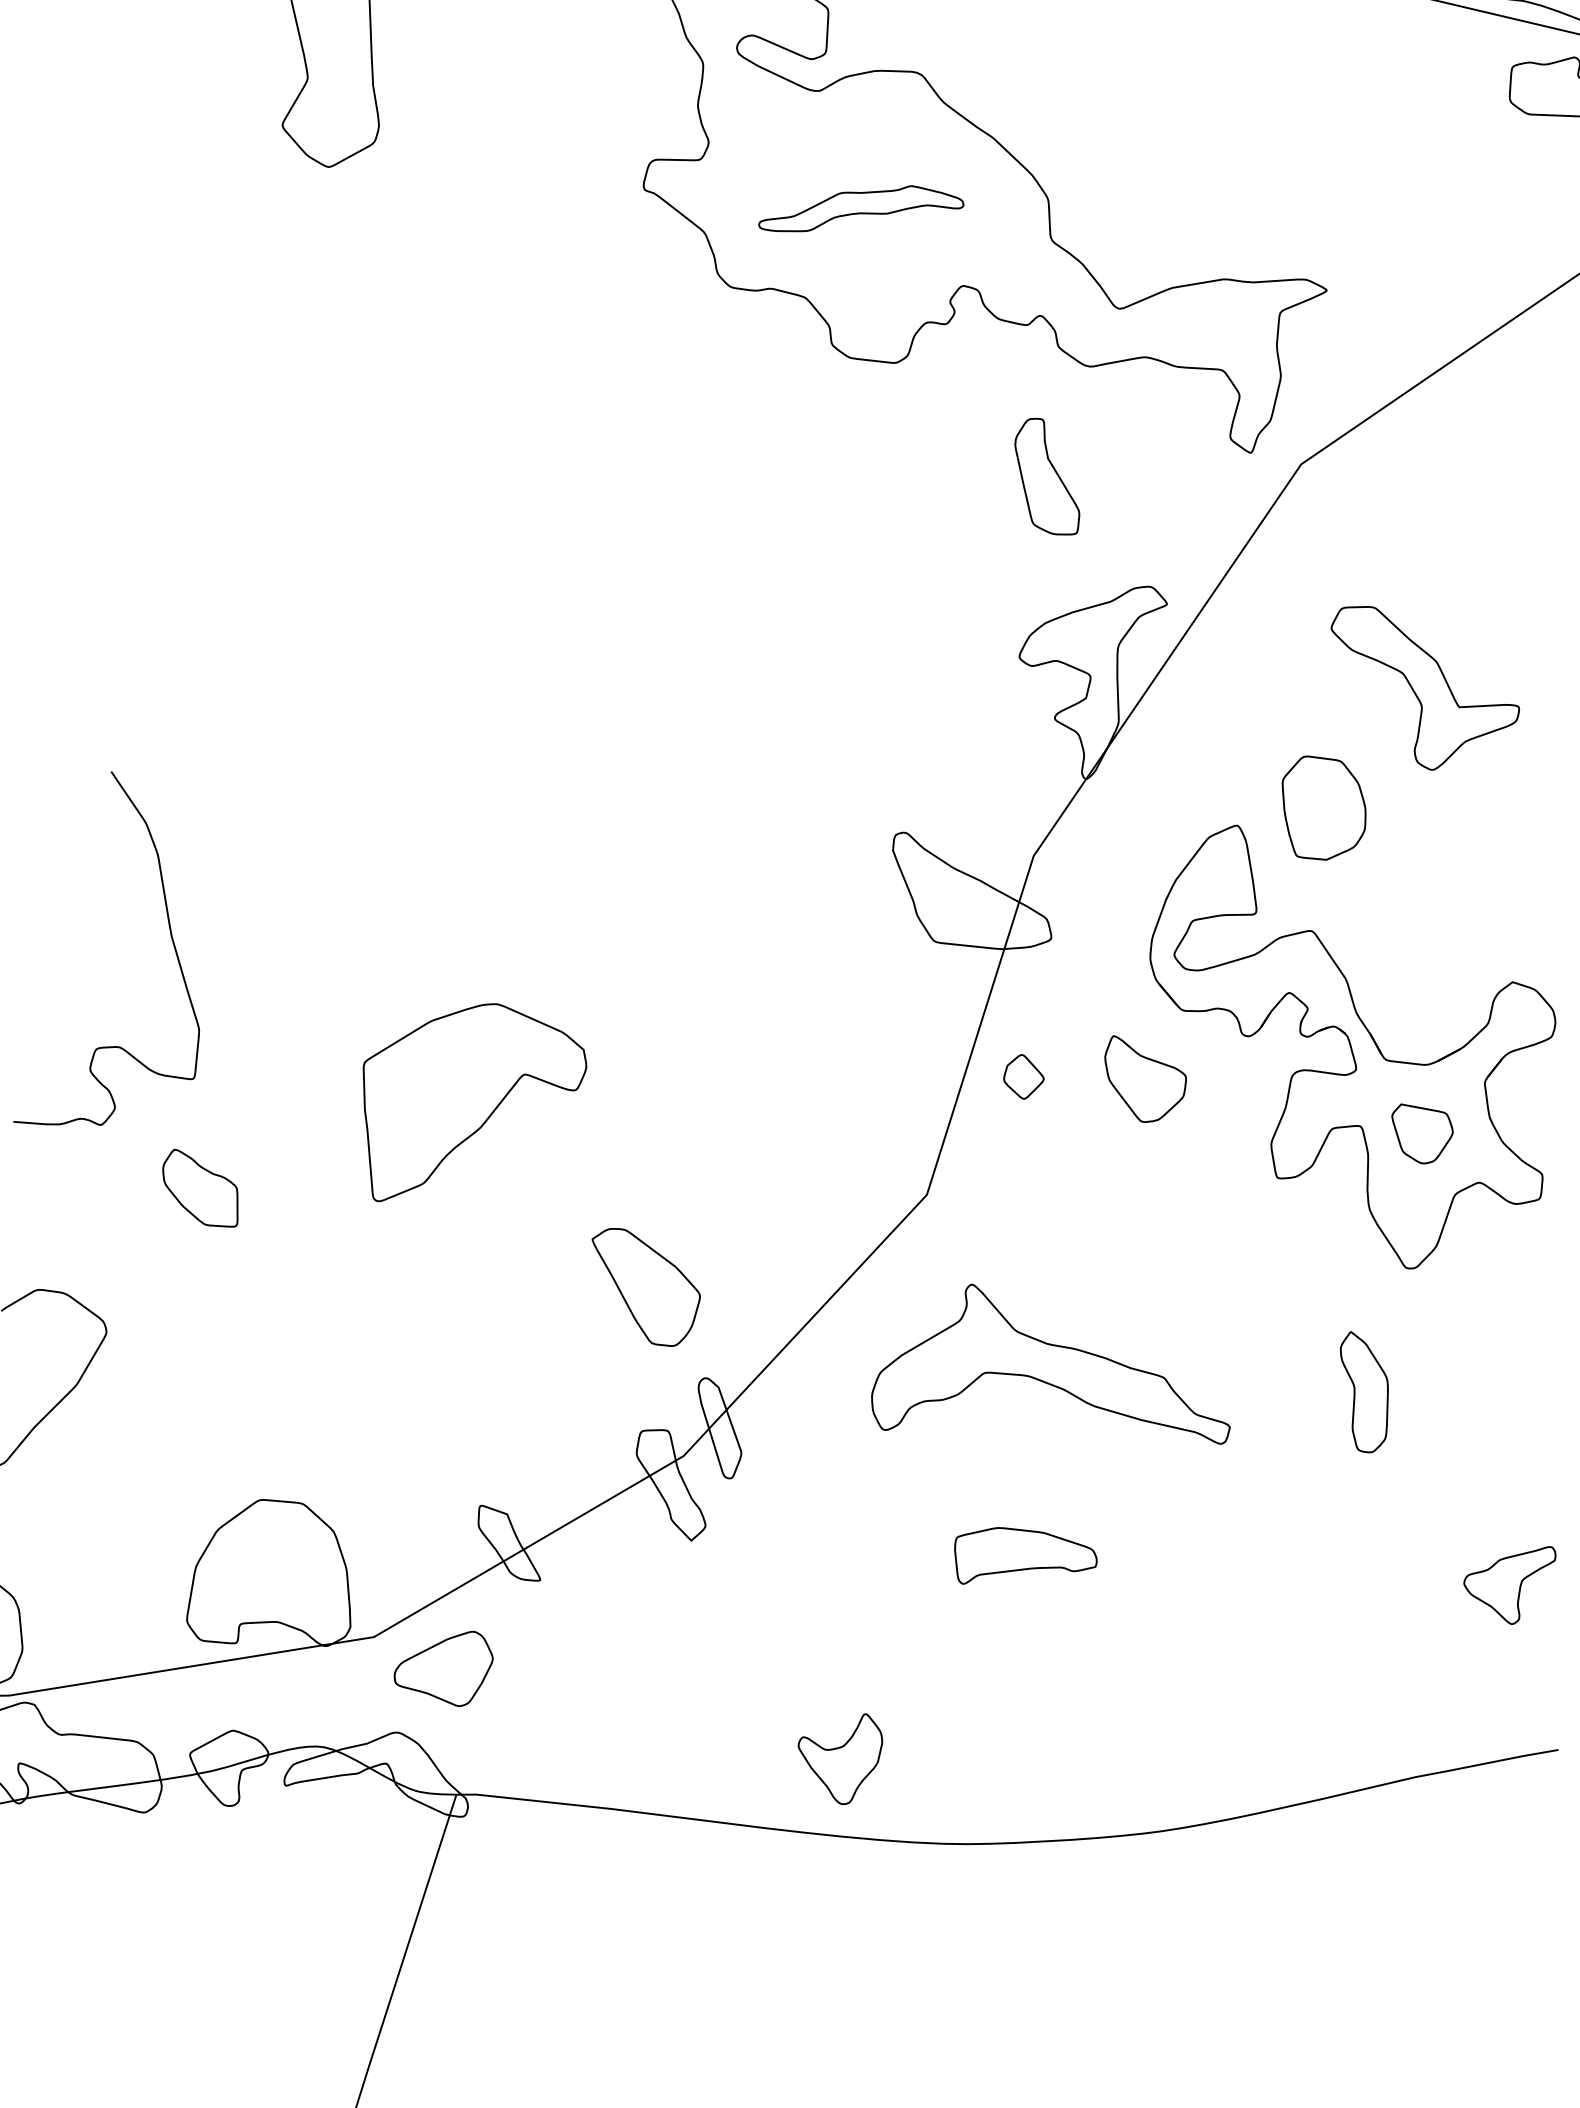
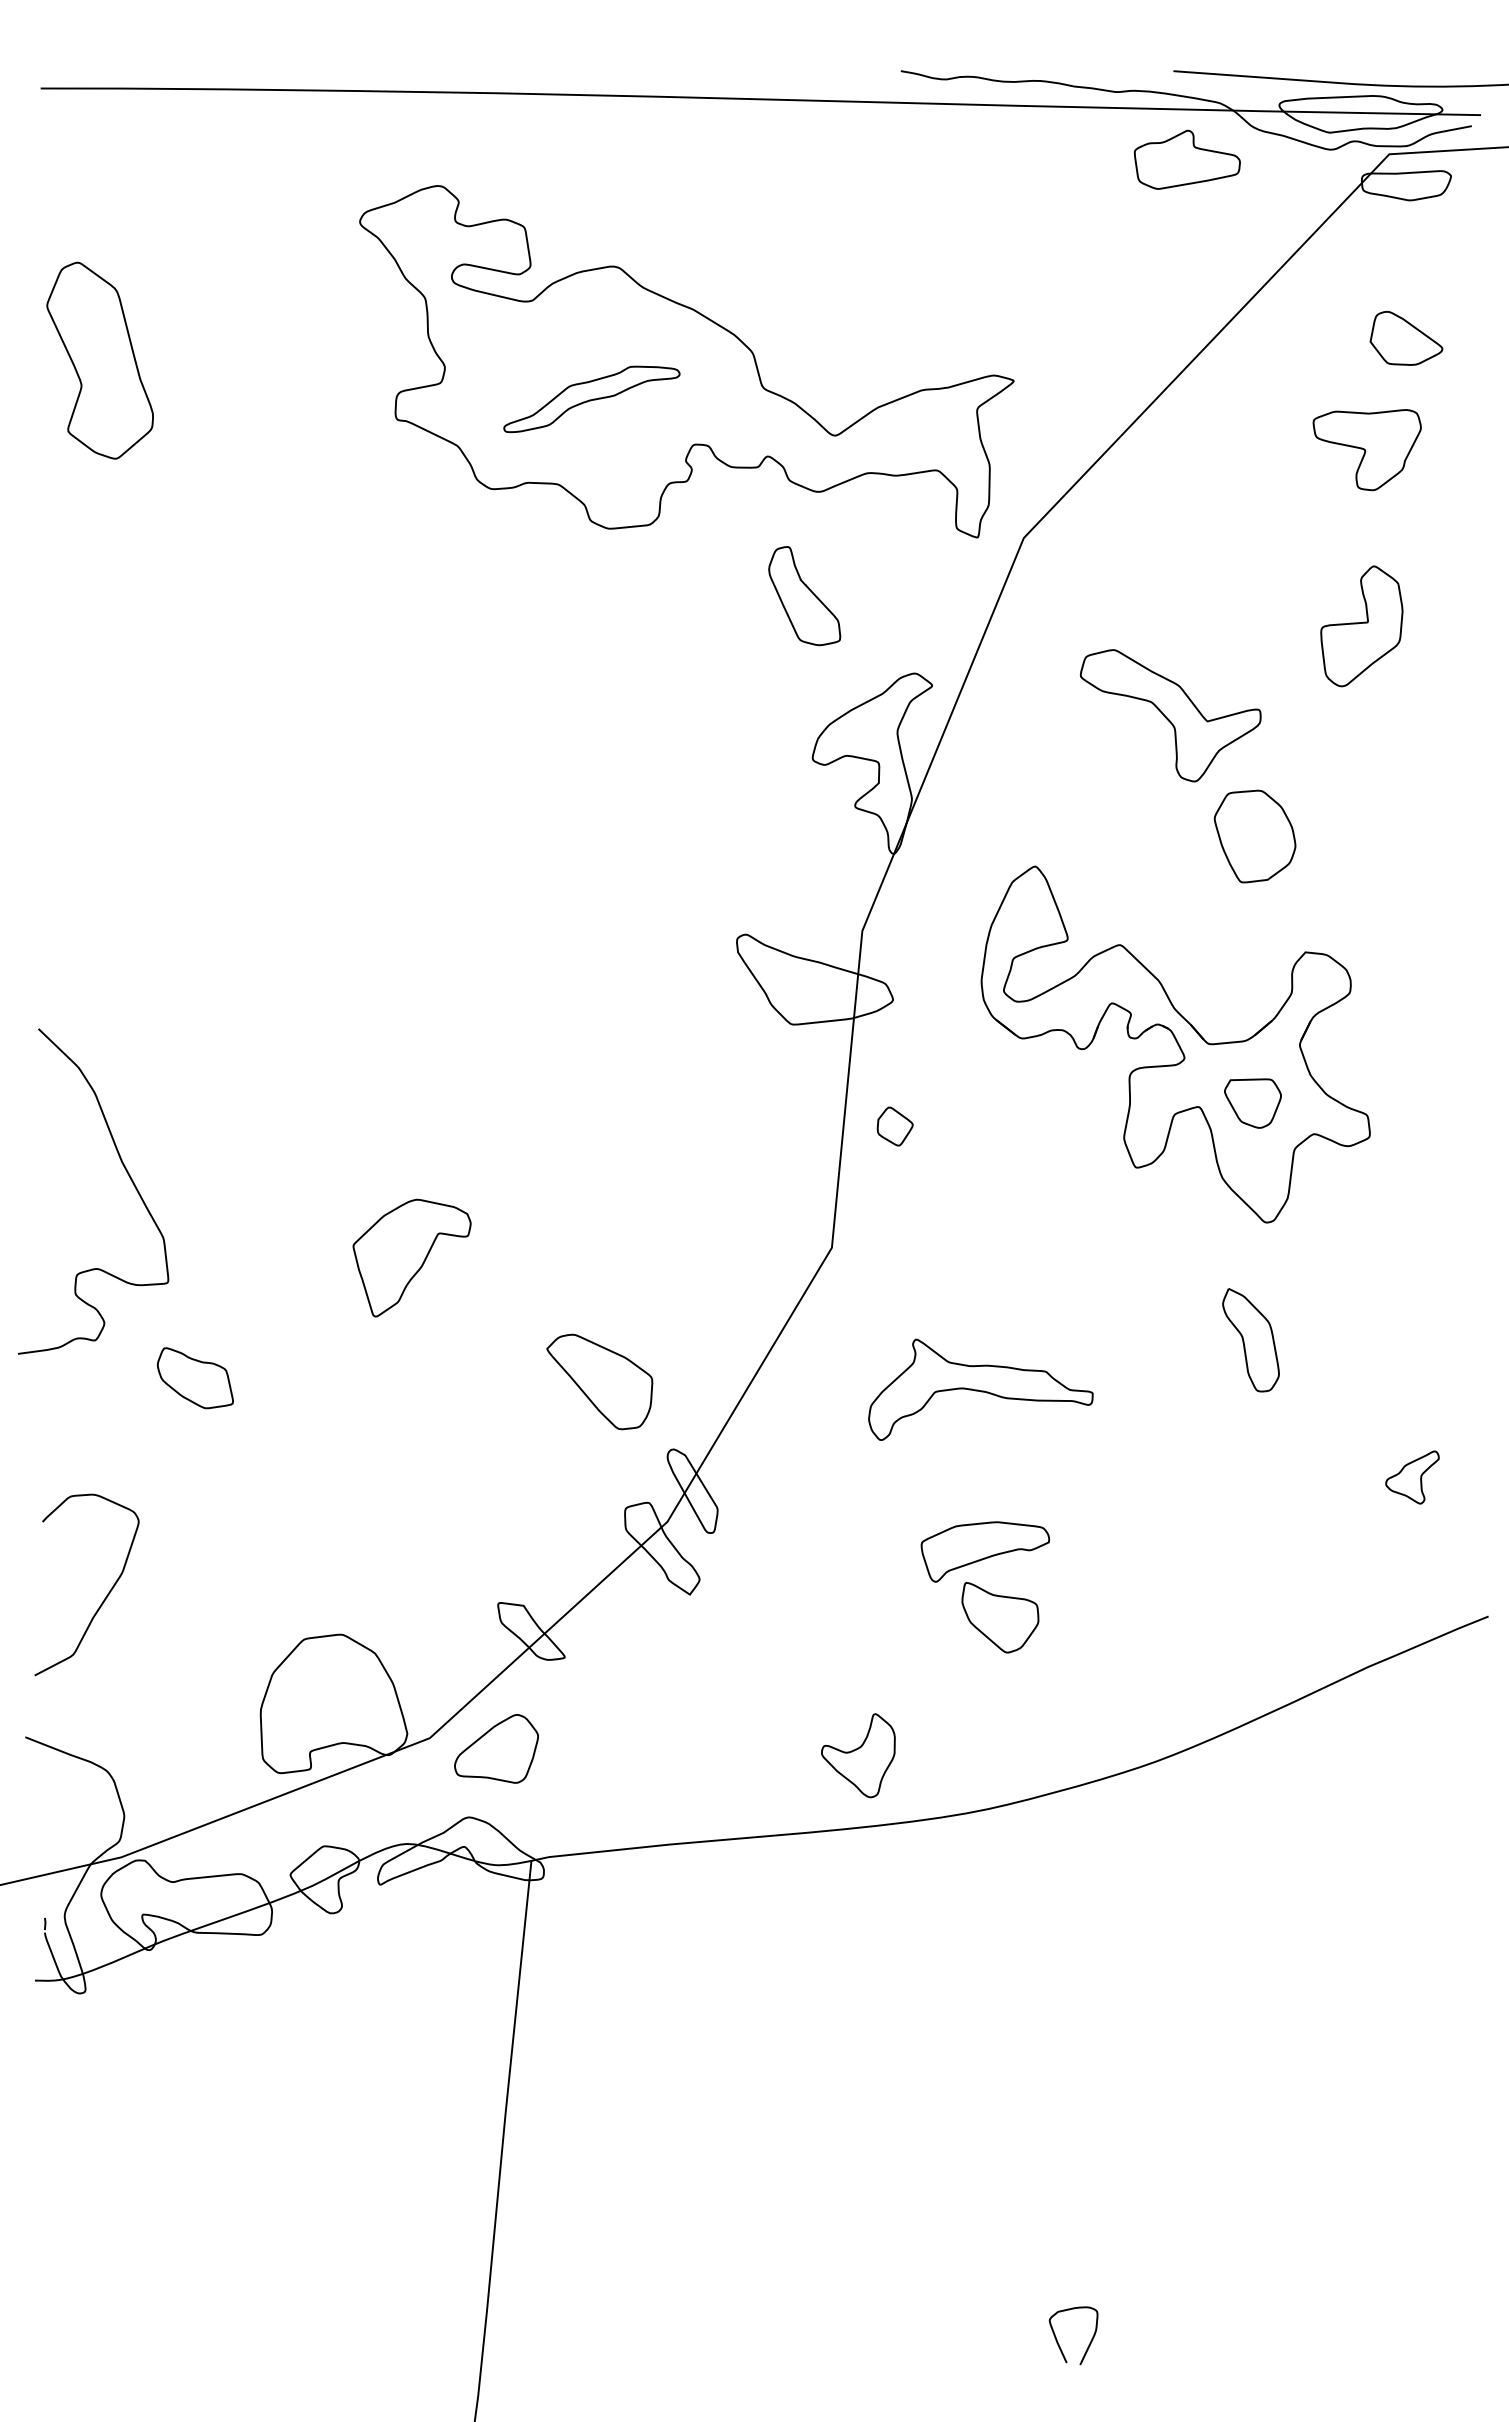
part: (1322, 809) -> (1254, 836), moved
part: (1143, 1081) -> (1000, 1617), moved
part: (465, 1107) -> (411, 1257), size x0.6
part: (1056, 1384) -> (980, 1389), size x0.7
part: (1507, 1580) -> (1412, 1477), size x0.7

